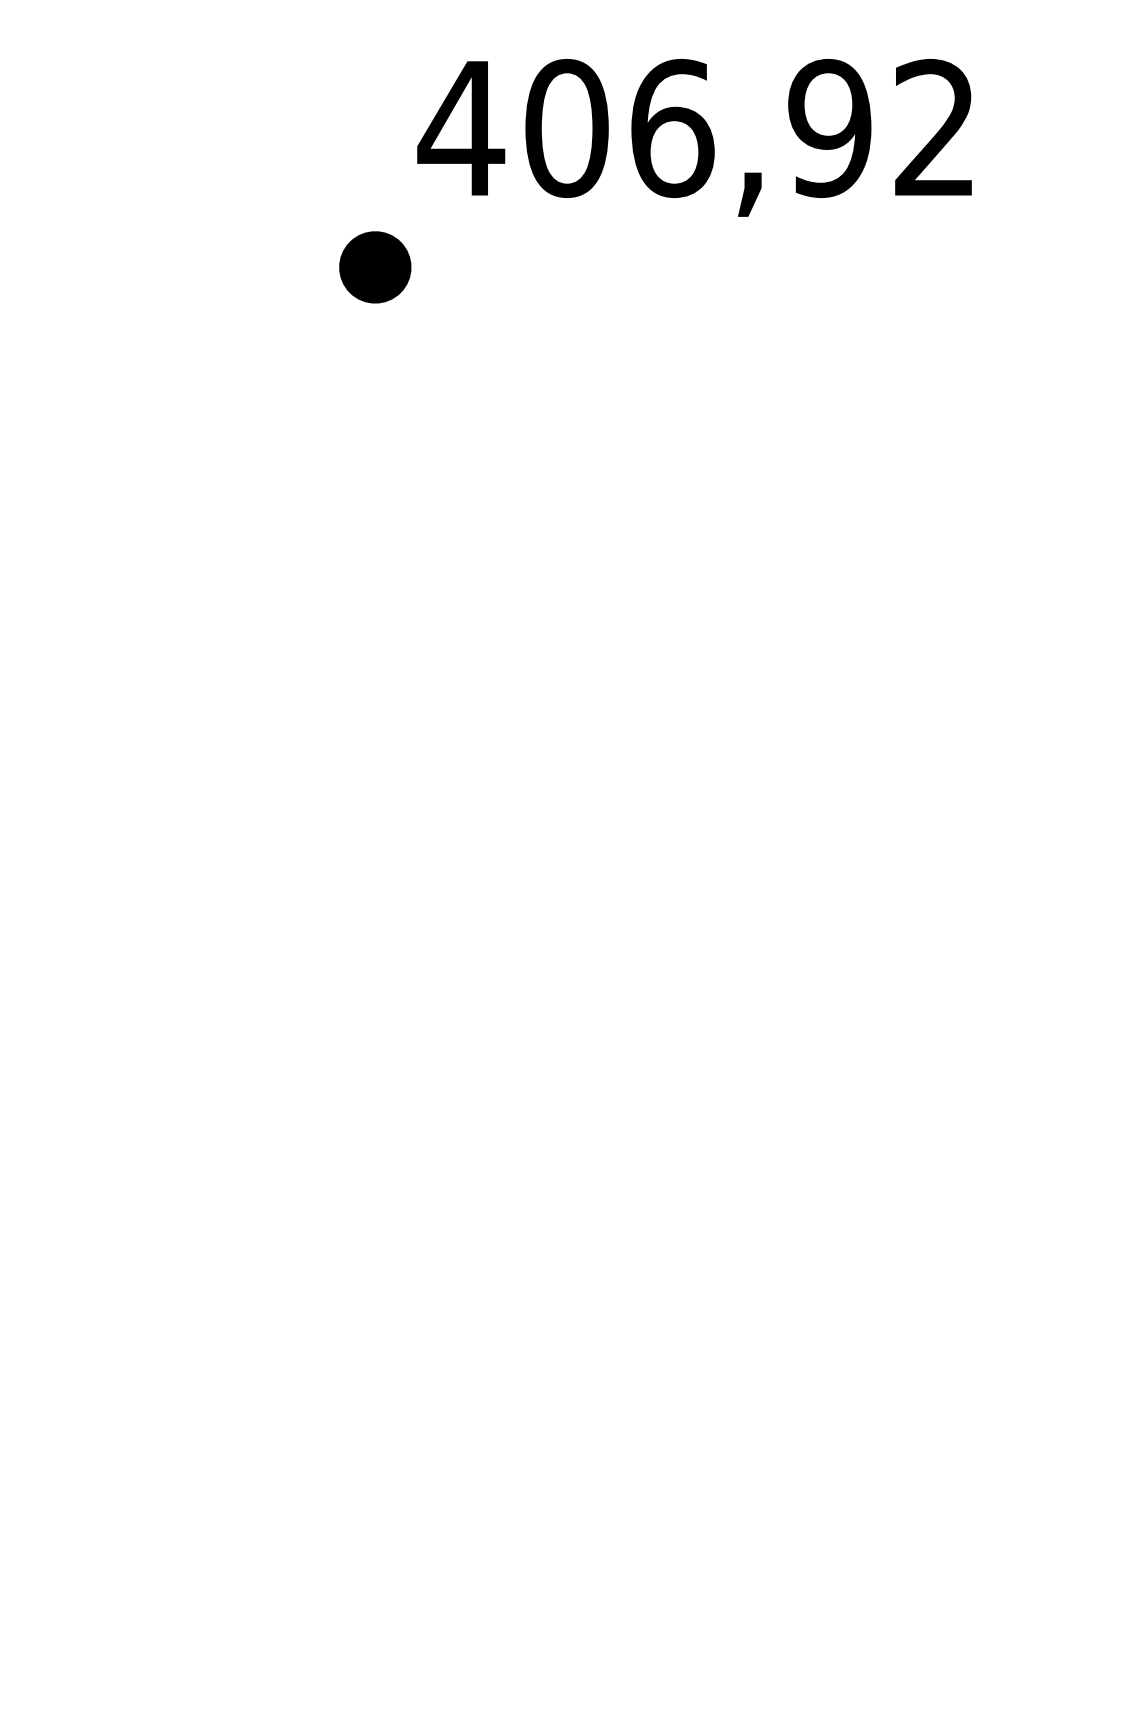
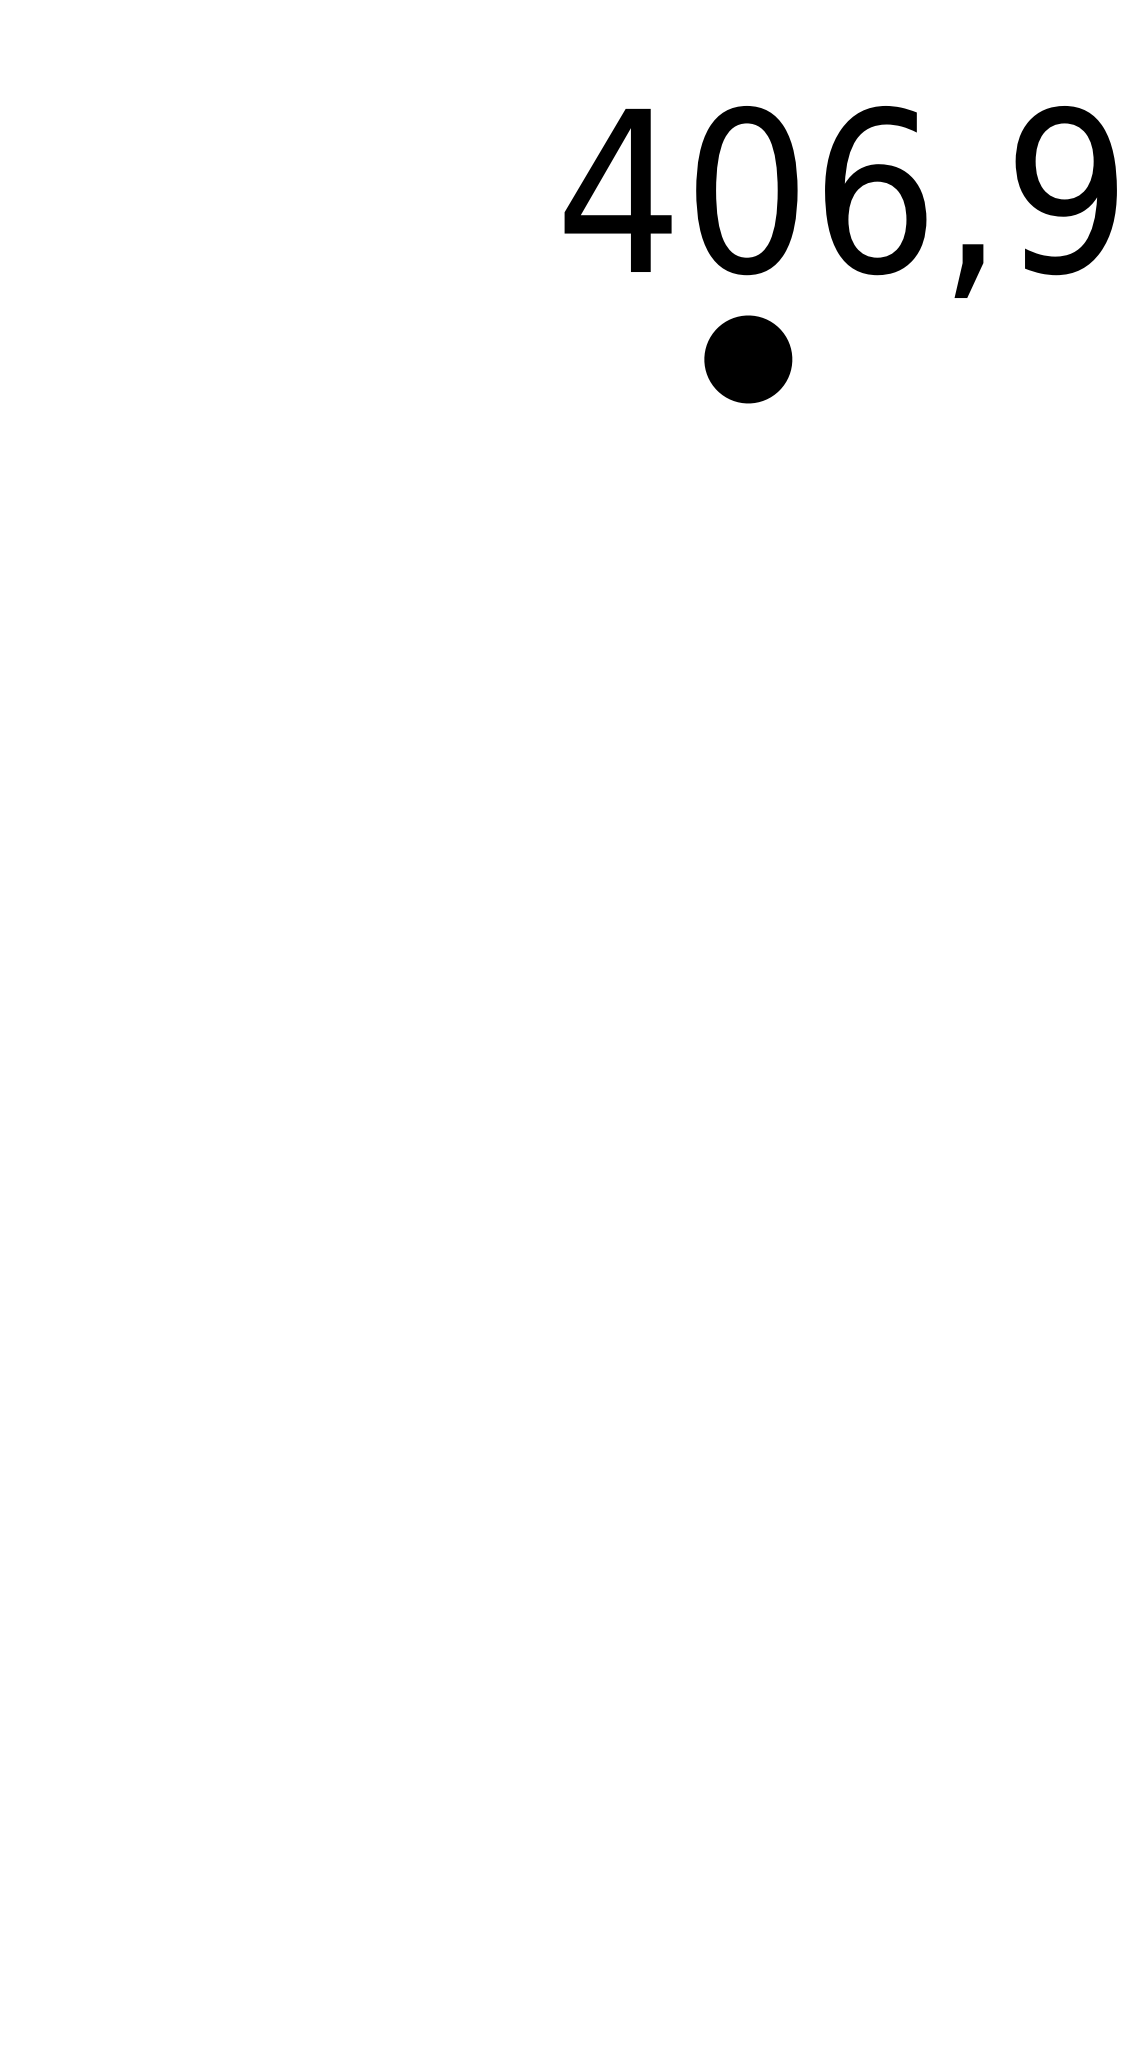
part: (375, 267) -> (748, 359), moved

